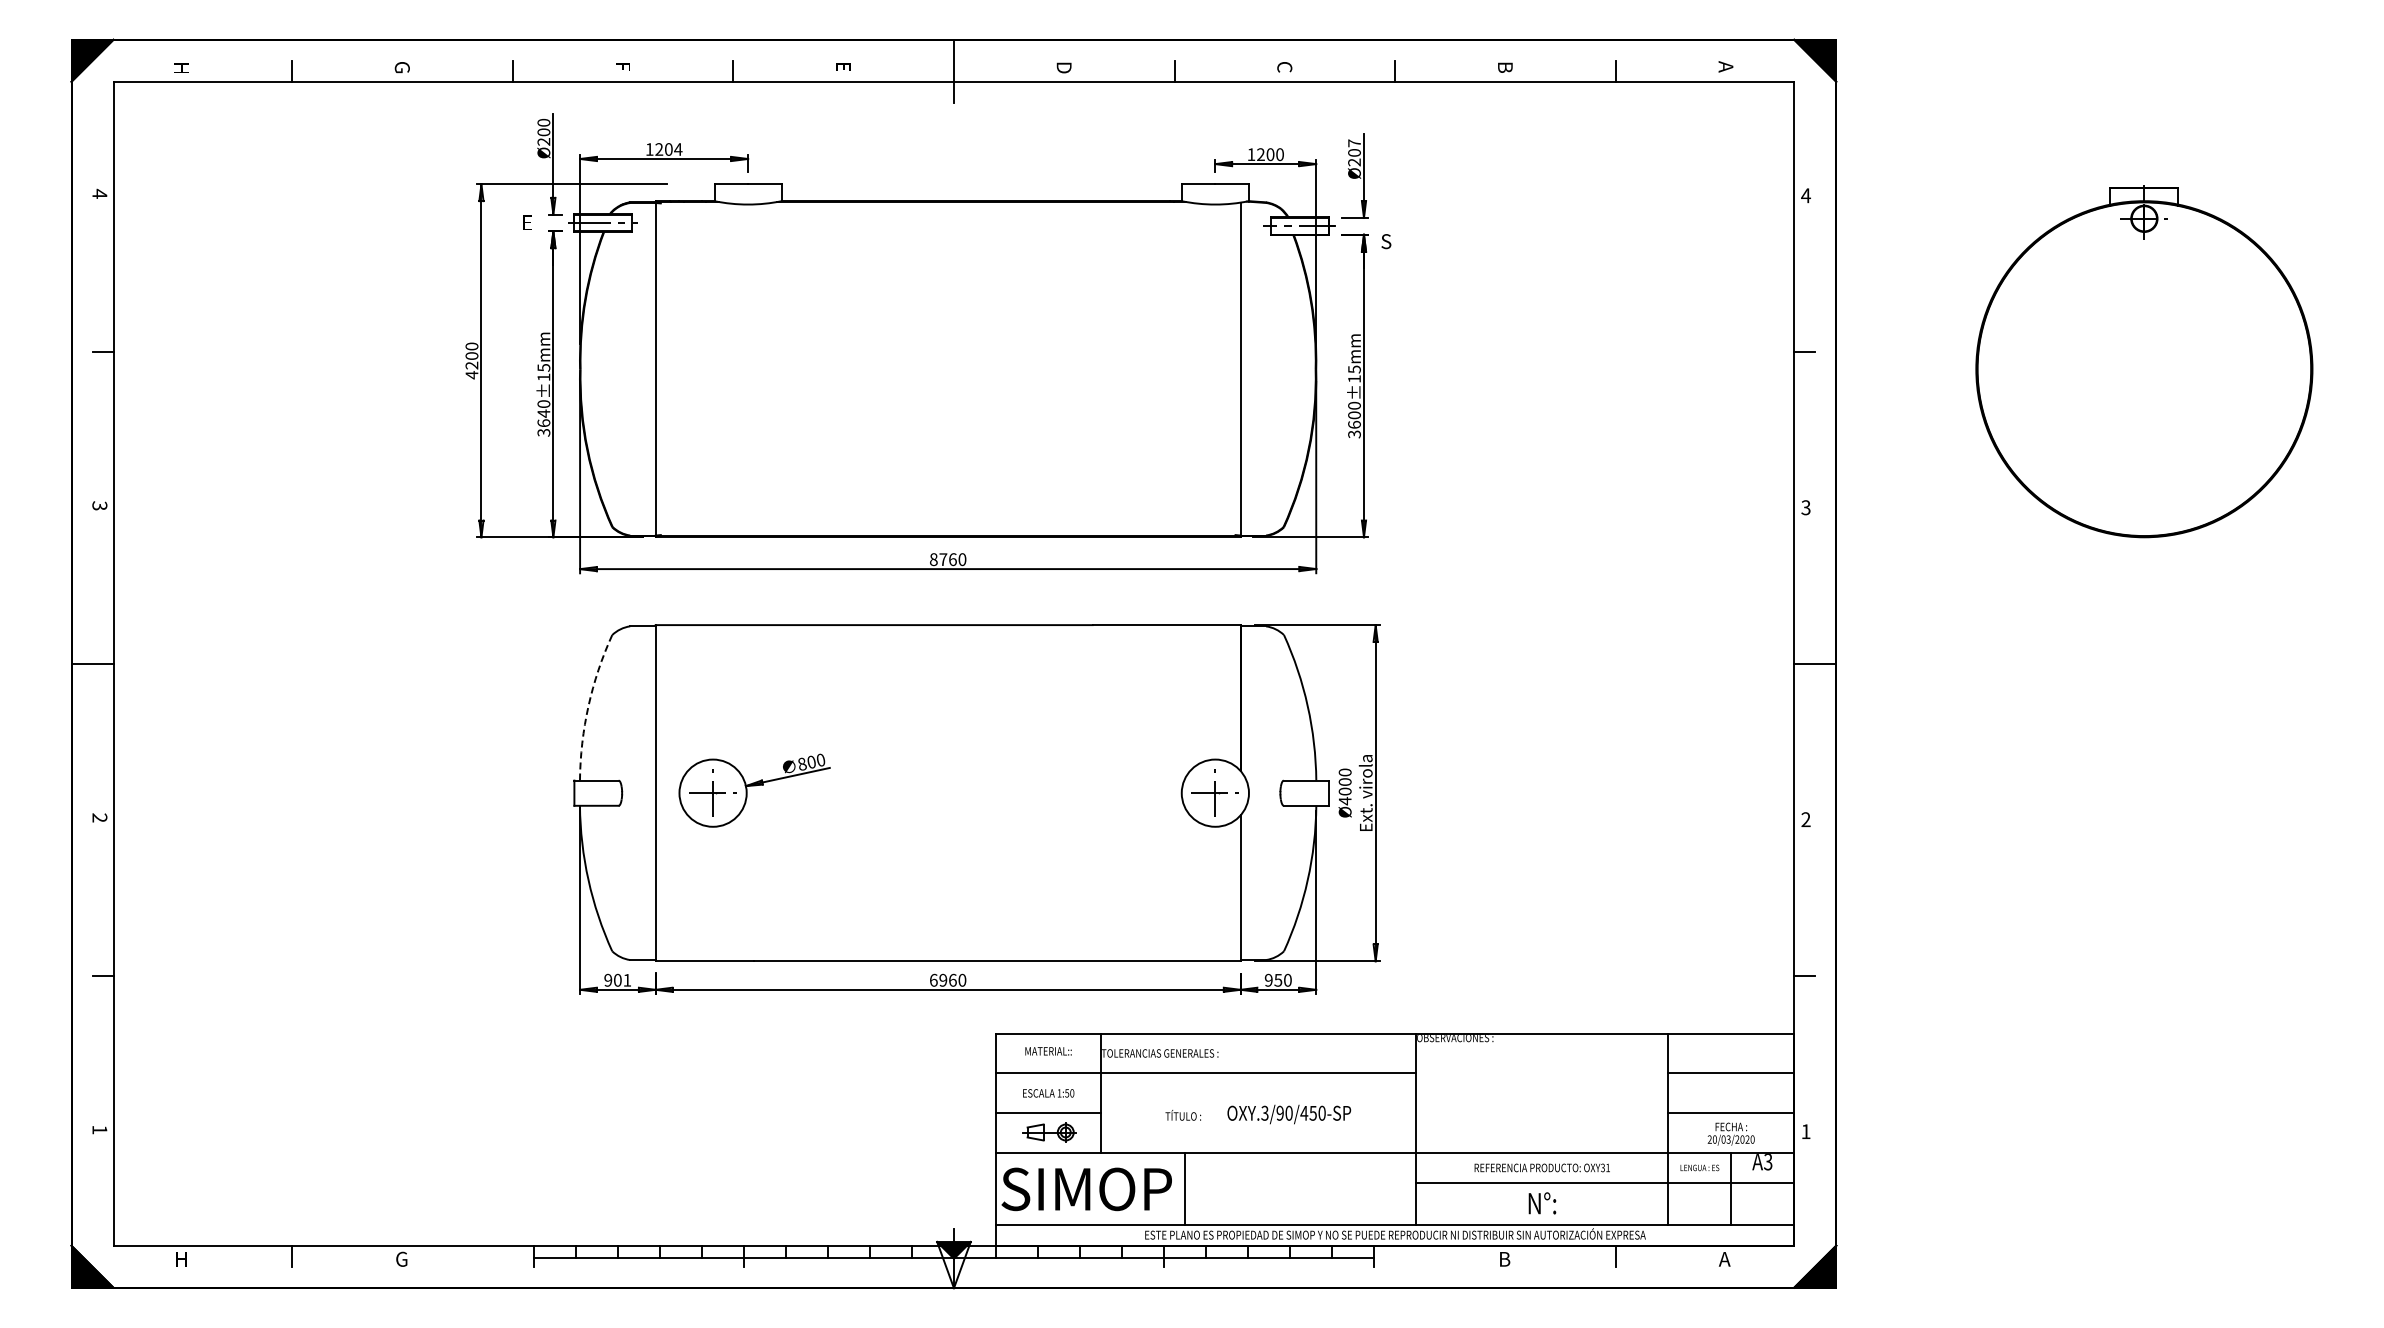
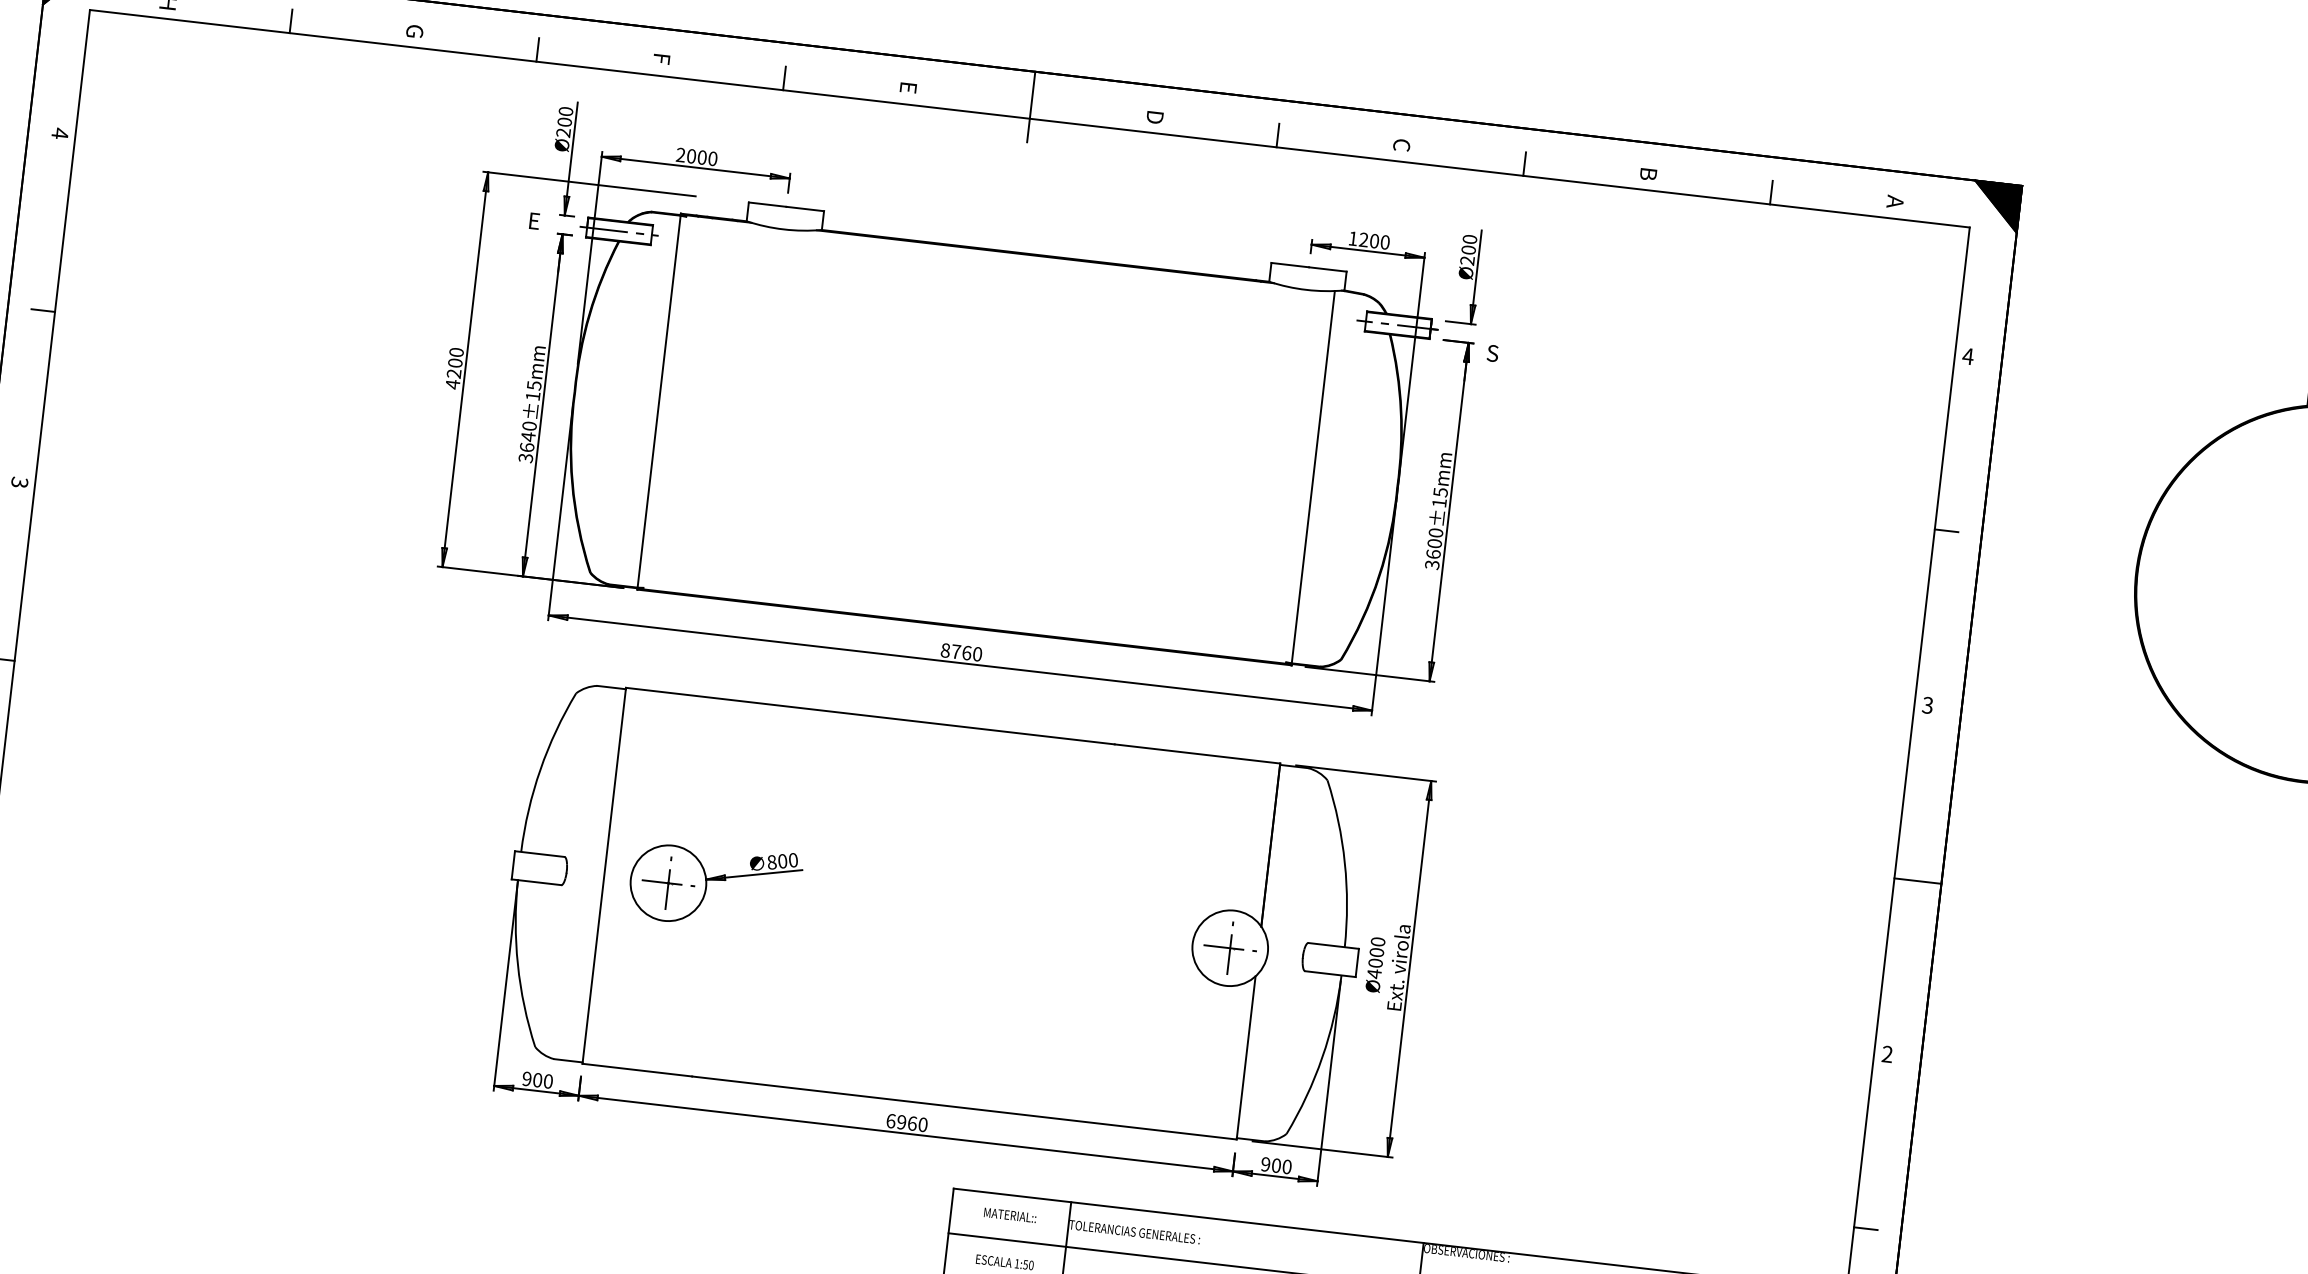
text: (1354, 143) -> (1469, 239), Ø207 -> Ø200
text: (663, 149) -> (696, 156), 1204 -> 2000
arc: (588, 706) -> (540, 770), dashed -> solid
text: (627, 979) -> (548, 1080), 901 -> 900
text: (1278, 979) -> (1276, 1164), 950 -> 900

